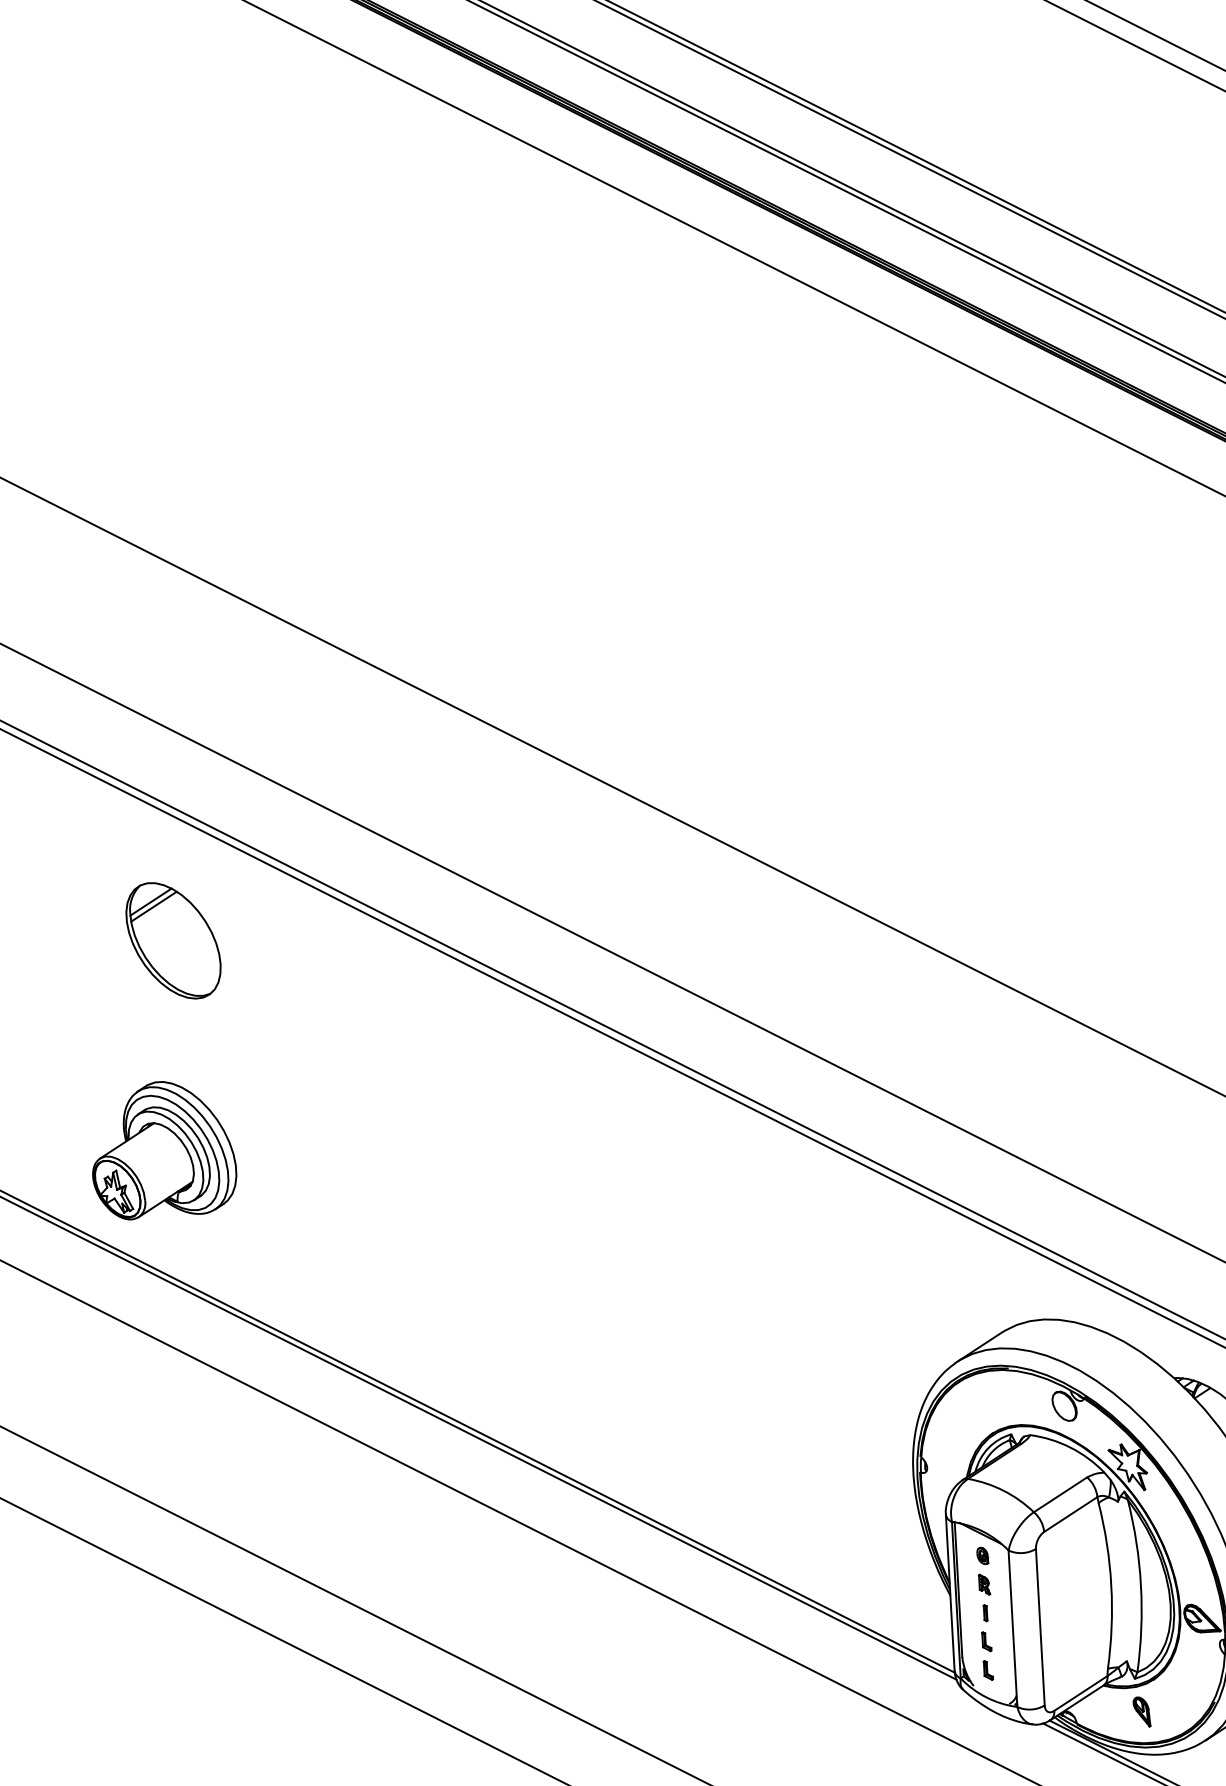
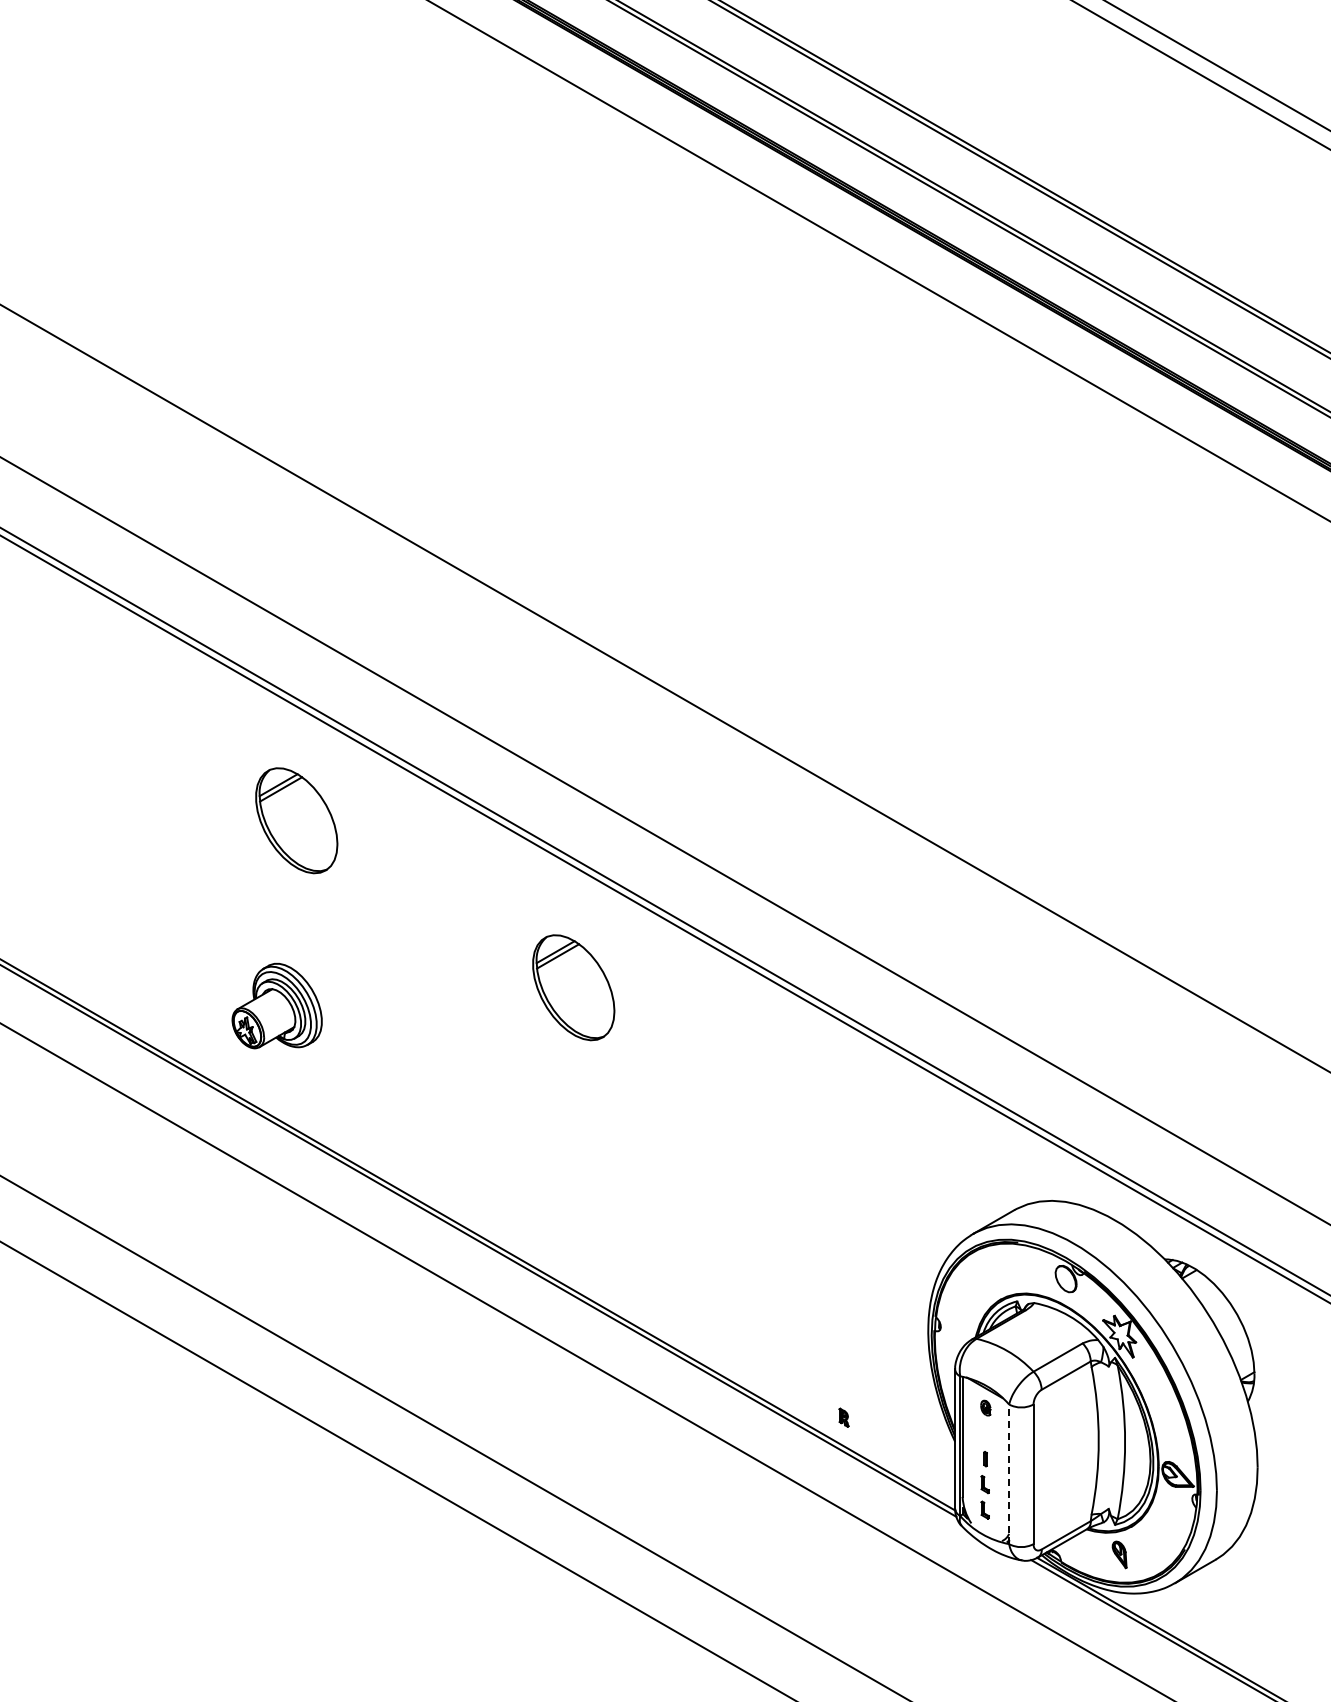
part: (494, 1110) -> (573, 987), added
part: (162, 1149) -> (276, 1005), size x0.7
part: (983, 1584) -> (843, 1417), moved
line: (1013, 1628) -> (1009, 1474), solid -> dashed

